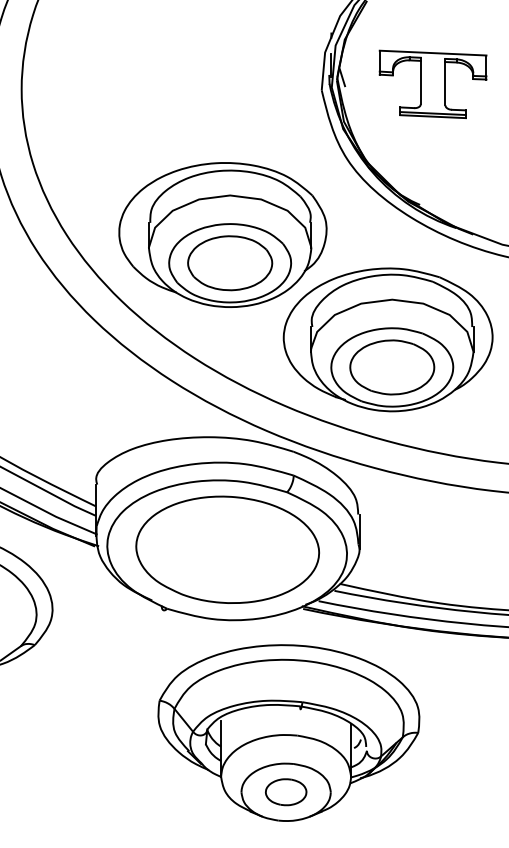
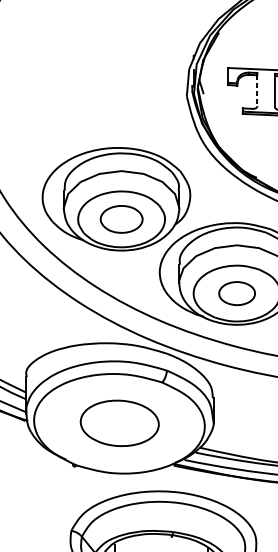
line: (420, 82) -> (257, 90), solid -> dashed
part: (230, 263) -> (121, 219), size x0.7
part: (392, 367) -> (237, 293), size x0.6
part: (227, 549) -> (119, 423), size x0.6

